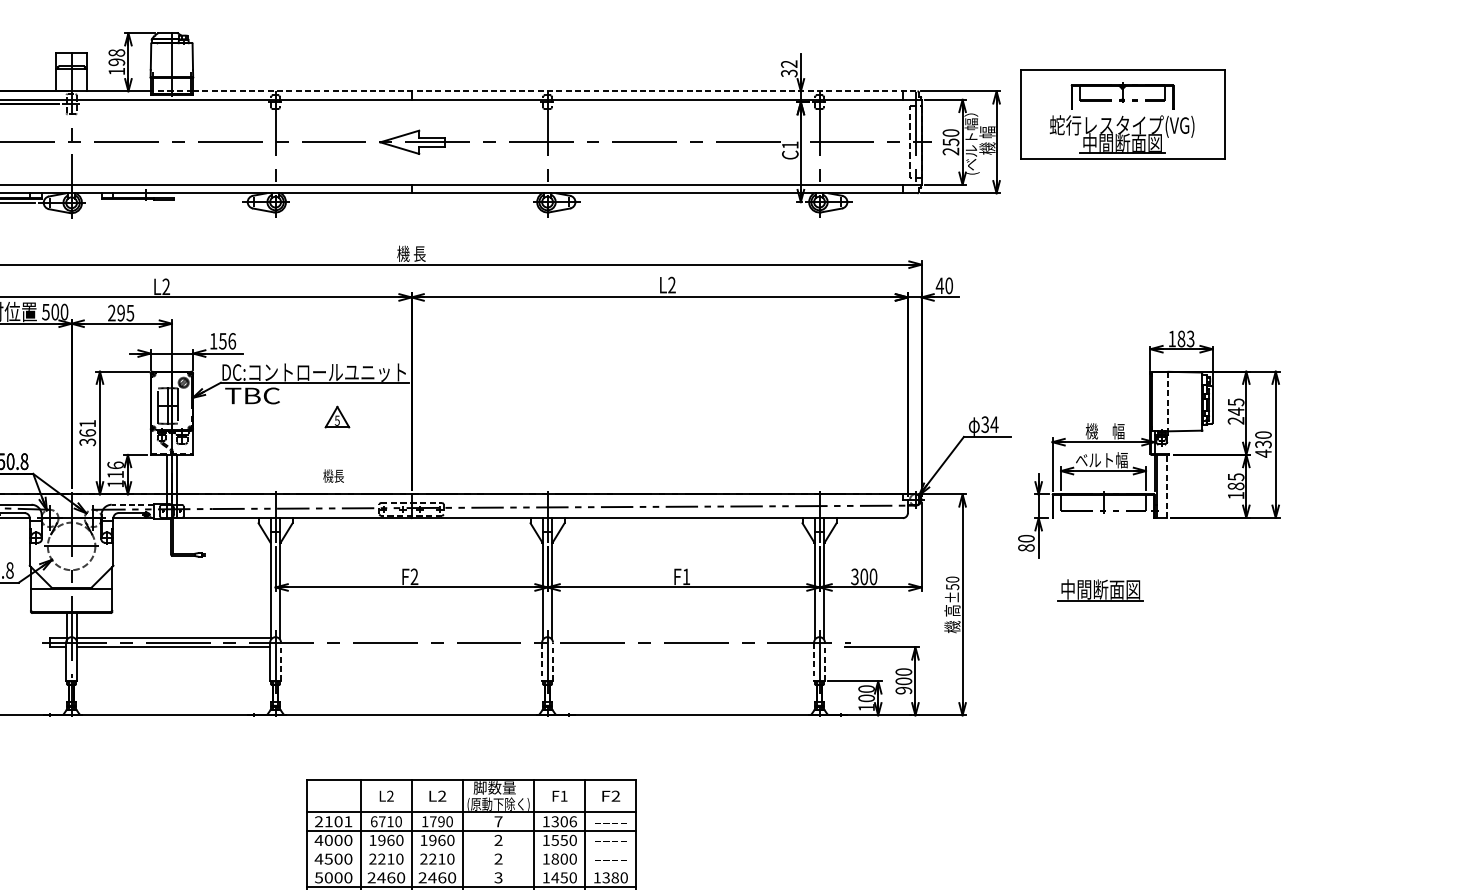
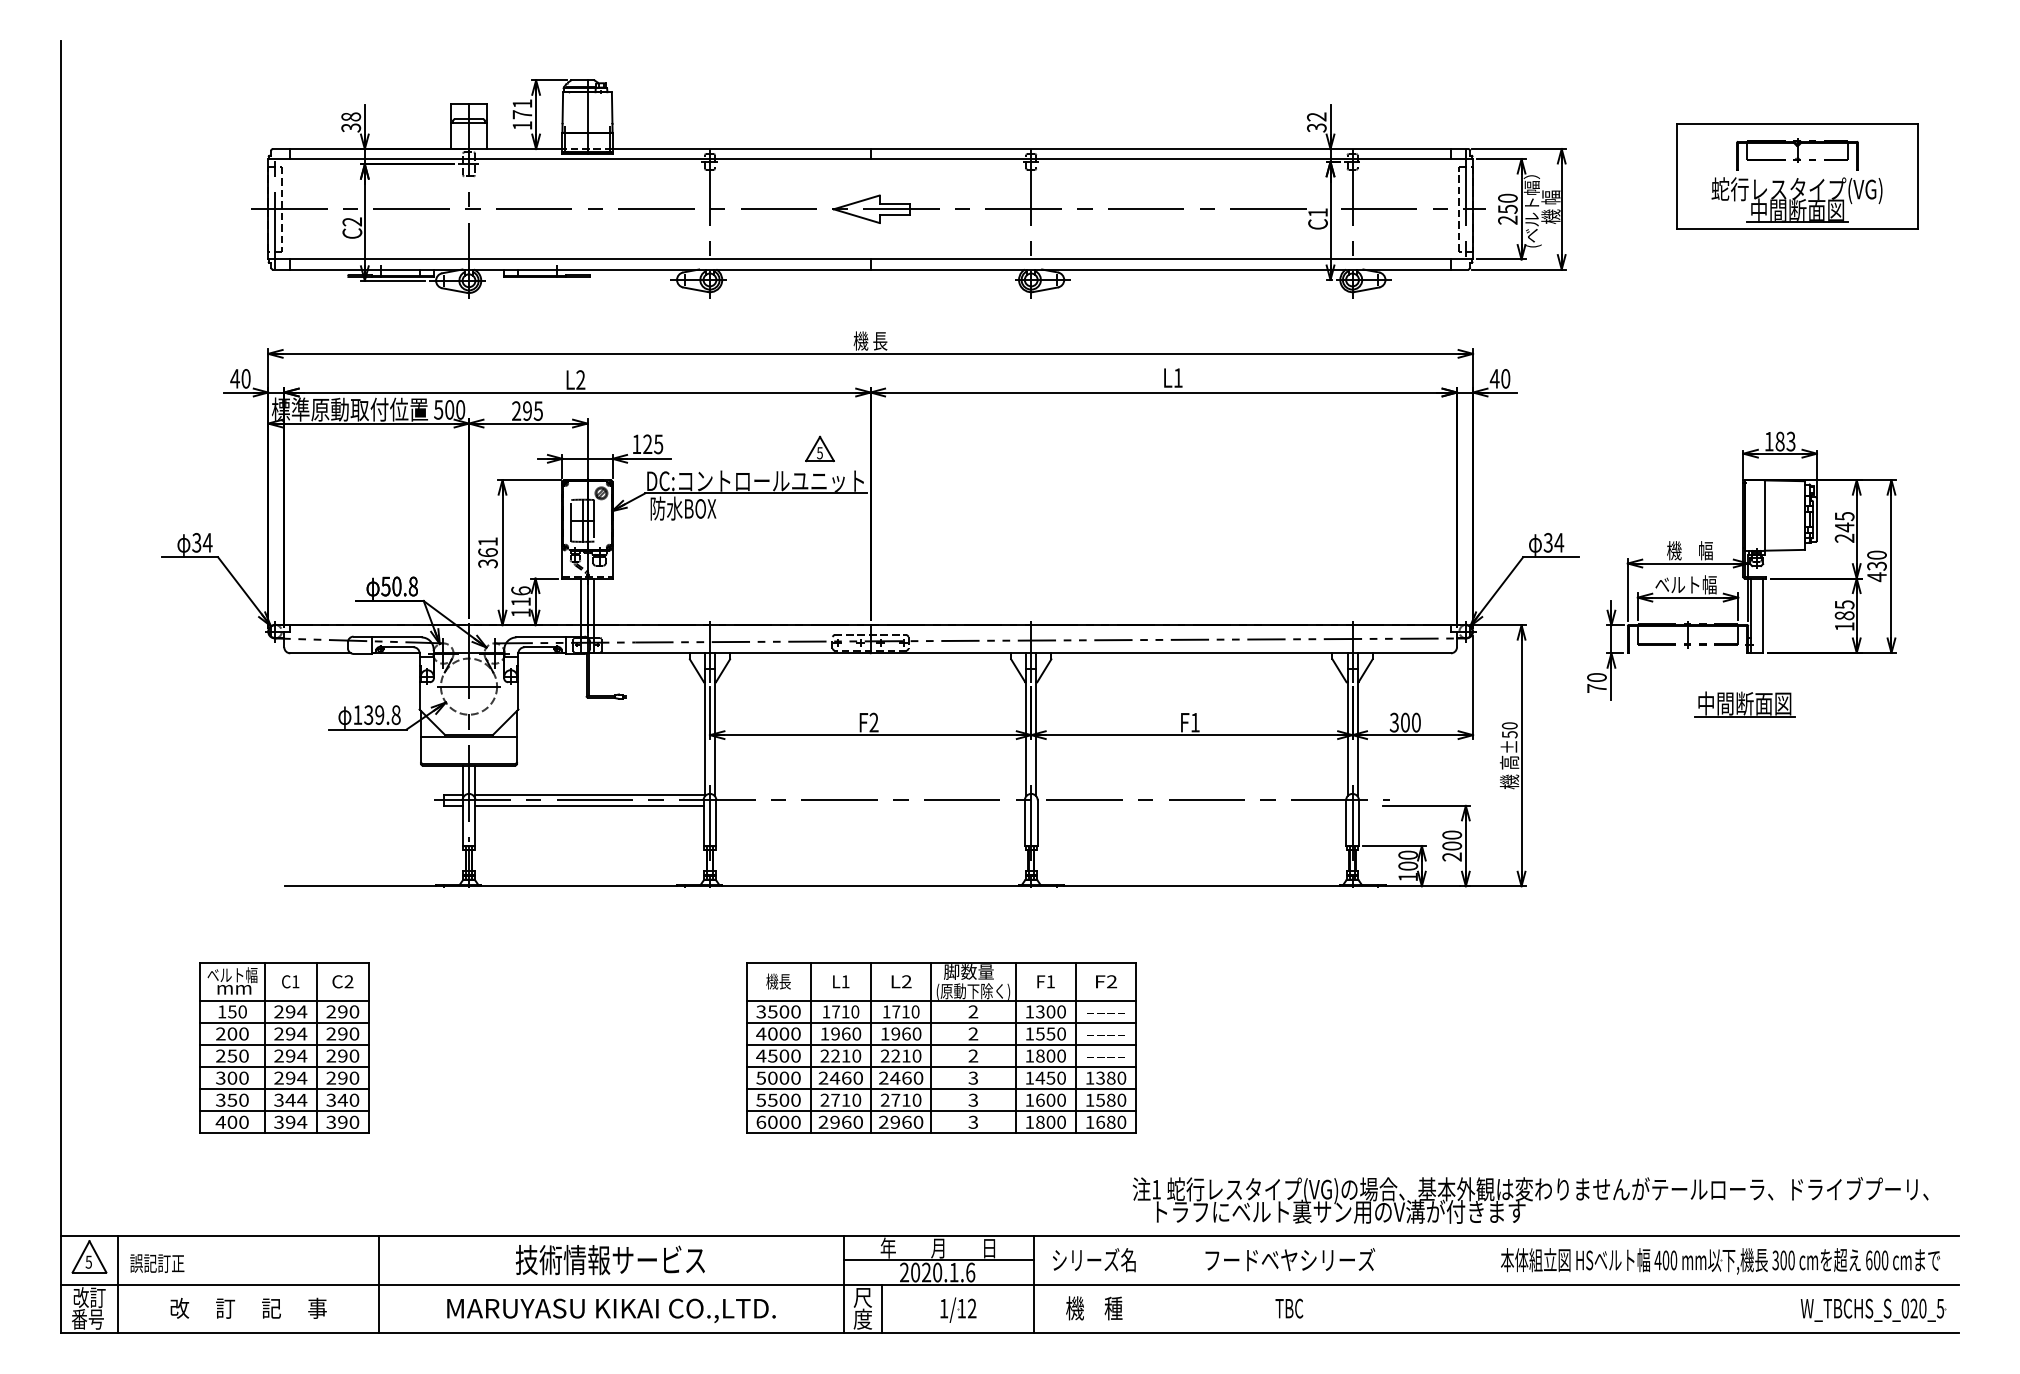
text: (116, 57) -> (522, 109), 198 -> 171
line: (555, 91) -> (1040, 149), dashed -> solid
part: (1122, 114) -> (1797, 176), moved
text: (671, 284) -> (1177, 377), L2 -> L1
text: (227, 341) -> (653, 444), 156 -> 125
text: (253, 395) -> (683, 508), TBC -> 防水BOX
line: (1168, 402) -> (1764, 516), dashed -> solid
part: (336, 416) -> (819, 448), moved
text: (333, 476) -> (778, 981), moved
line: (1166, 486) -> (1762, 615), dashed -> solid
line: (132, 504) -> (541, 637), dashed -> solid
text: (1026, 547) -> (1596, 688), 80 -> 70
part: (1100, 590) -> (1744, 704), moved
line: (281, 662) -> (716, 823), dashed -> solid
line: (541, 662) -> (1024, 823), dashed -> solid
line: (552, 662) -> (1037, 823), dashed -> solid
line: (814, 662) -> (1346, 823), dashed -> solid
line: (824, 662) -> (1358, 823), dashed -> solid
text: (904, 690) -> (1452, 856), 900 -> 200
text: (390, 796) -> (845, 981), L2 -> L1
text: (333, 821) -> (778, 1011), 2101 -> 3500
text: (374, 821) -> (826, 1011), 6710 -> 1710
text: (441, 821) -> (905, 1011), 1790 -> 1710
text: (498, 821) -> (973, 1011), 7 -> 2
text: (573, 821) -> (1061, 1011), 1306 -> 1300
line: (471, 850) -> (941, 1045), added
line: (471, 868) -> (941, 1067), added

